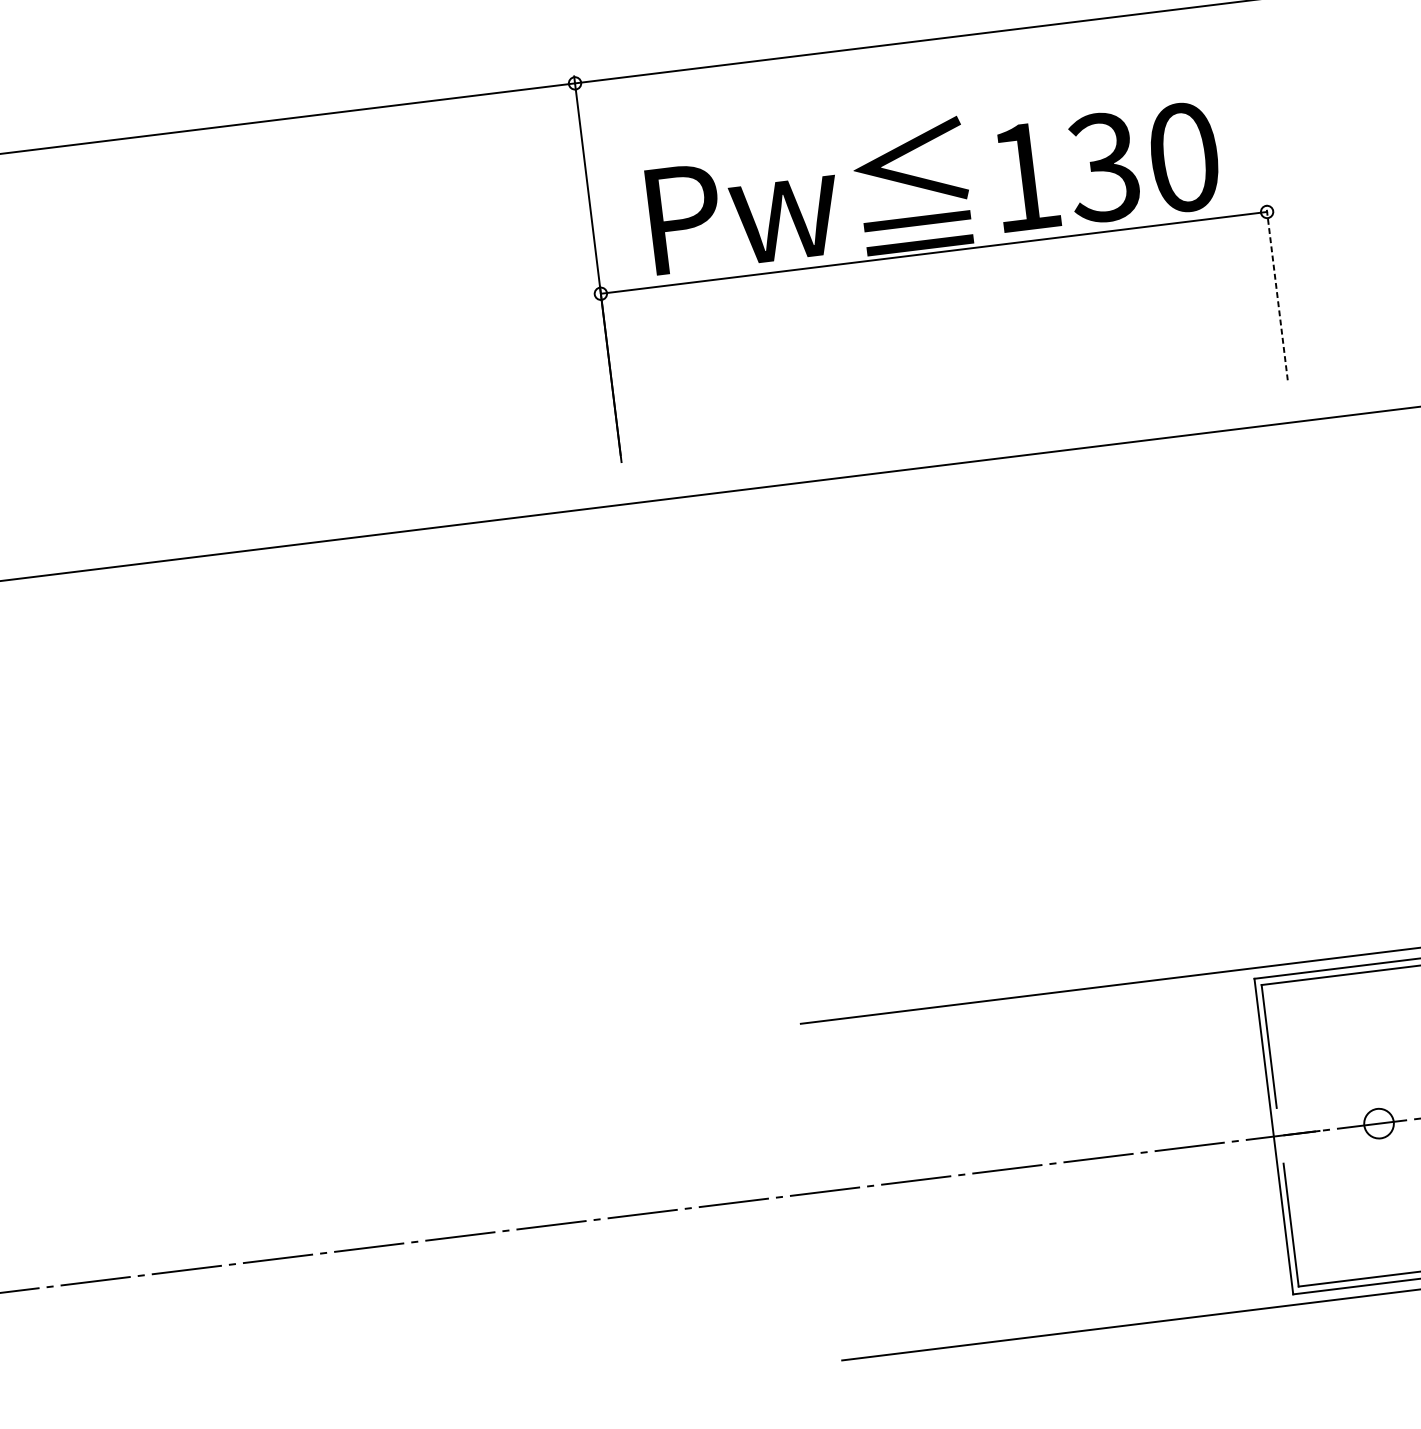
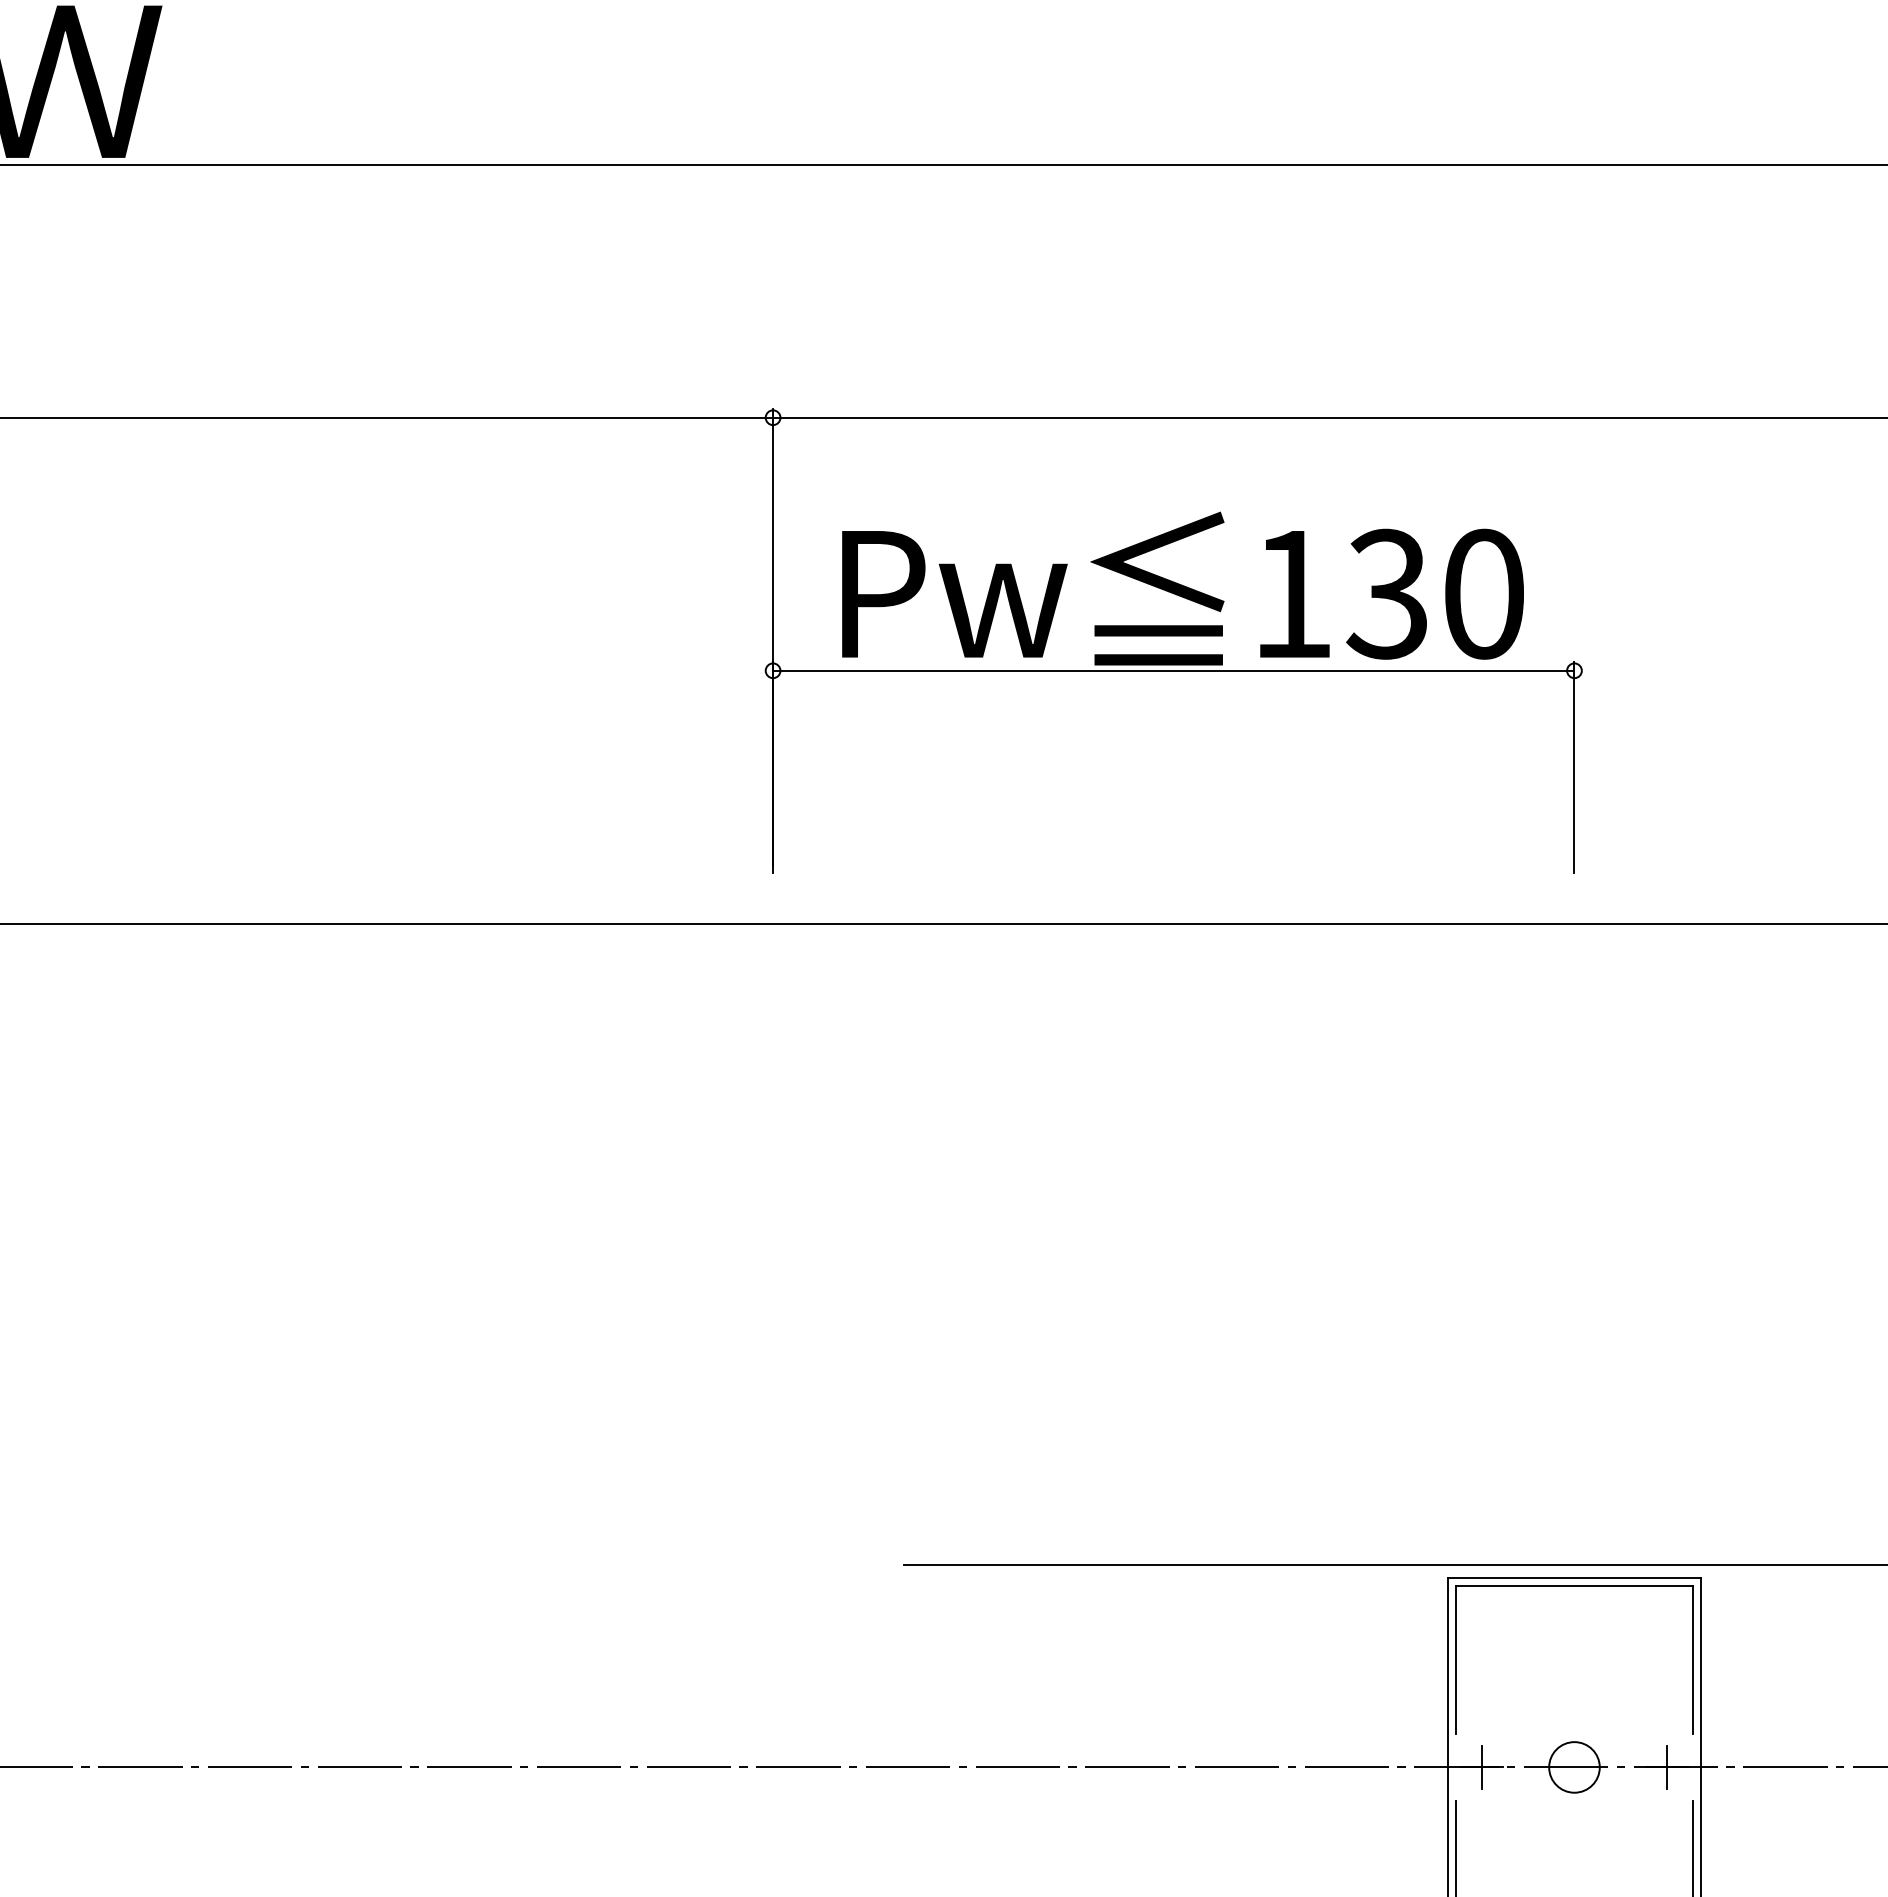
line: (1277, 292) -> (1574, 767), dashed -> solid
circle: (1379, 1123) -> (1574, 1767), size x1.43
line: (1301, 1133) -> (1481, 1767), added

